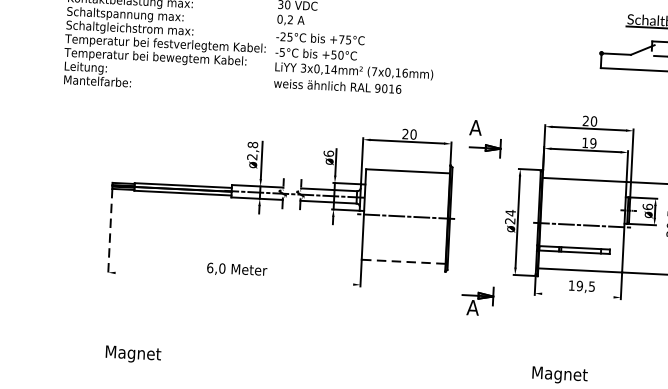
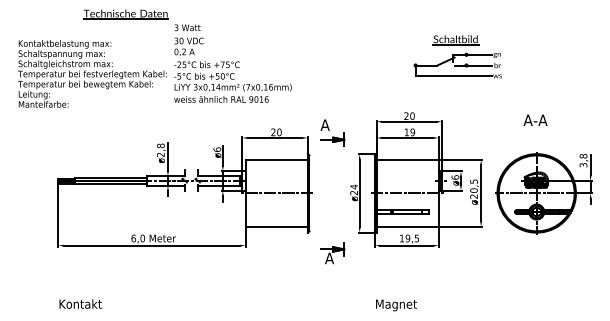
line: (110, 231) -> (58, 215), dashed -> solid
line: (403, 261) -> (276, 226), dashed -> solid
line: (233, 278) -> (151, 245), added
line: (577, 295) -> (406, 245), added
text: (134, 354) -> (80, 305), Magnet -> Kontakt

